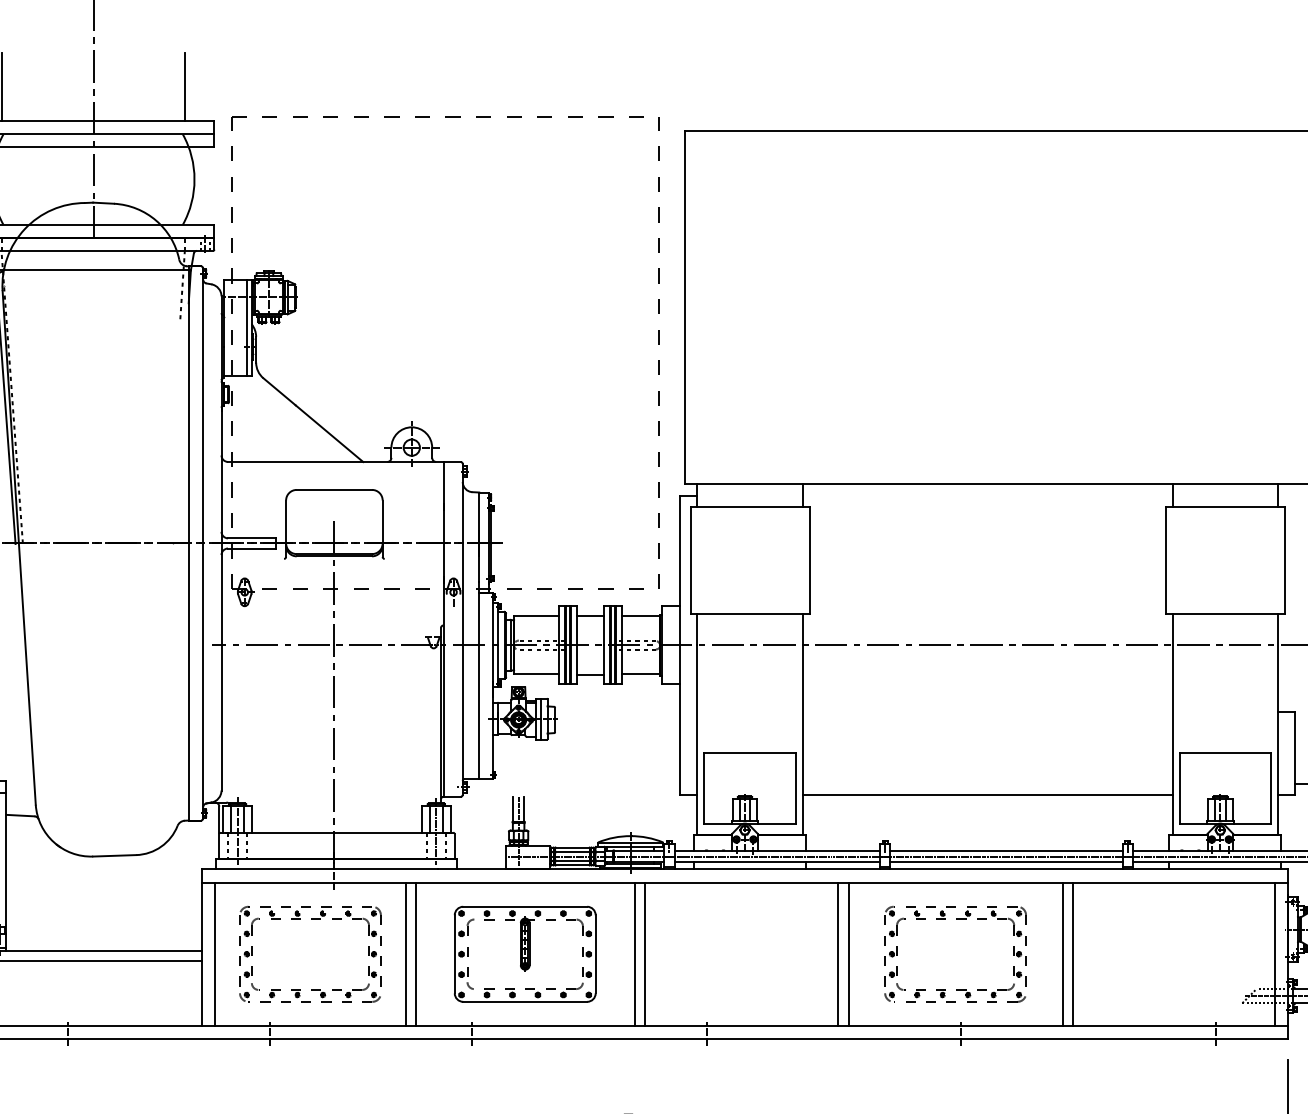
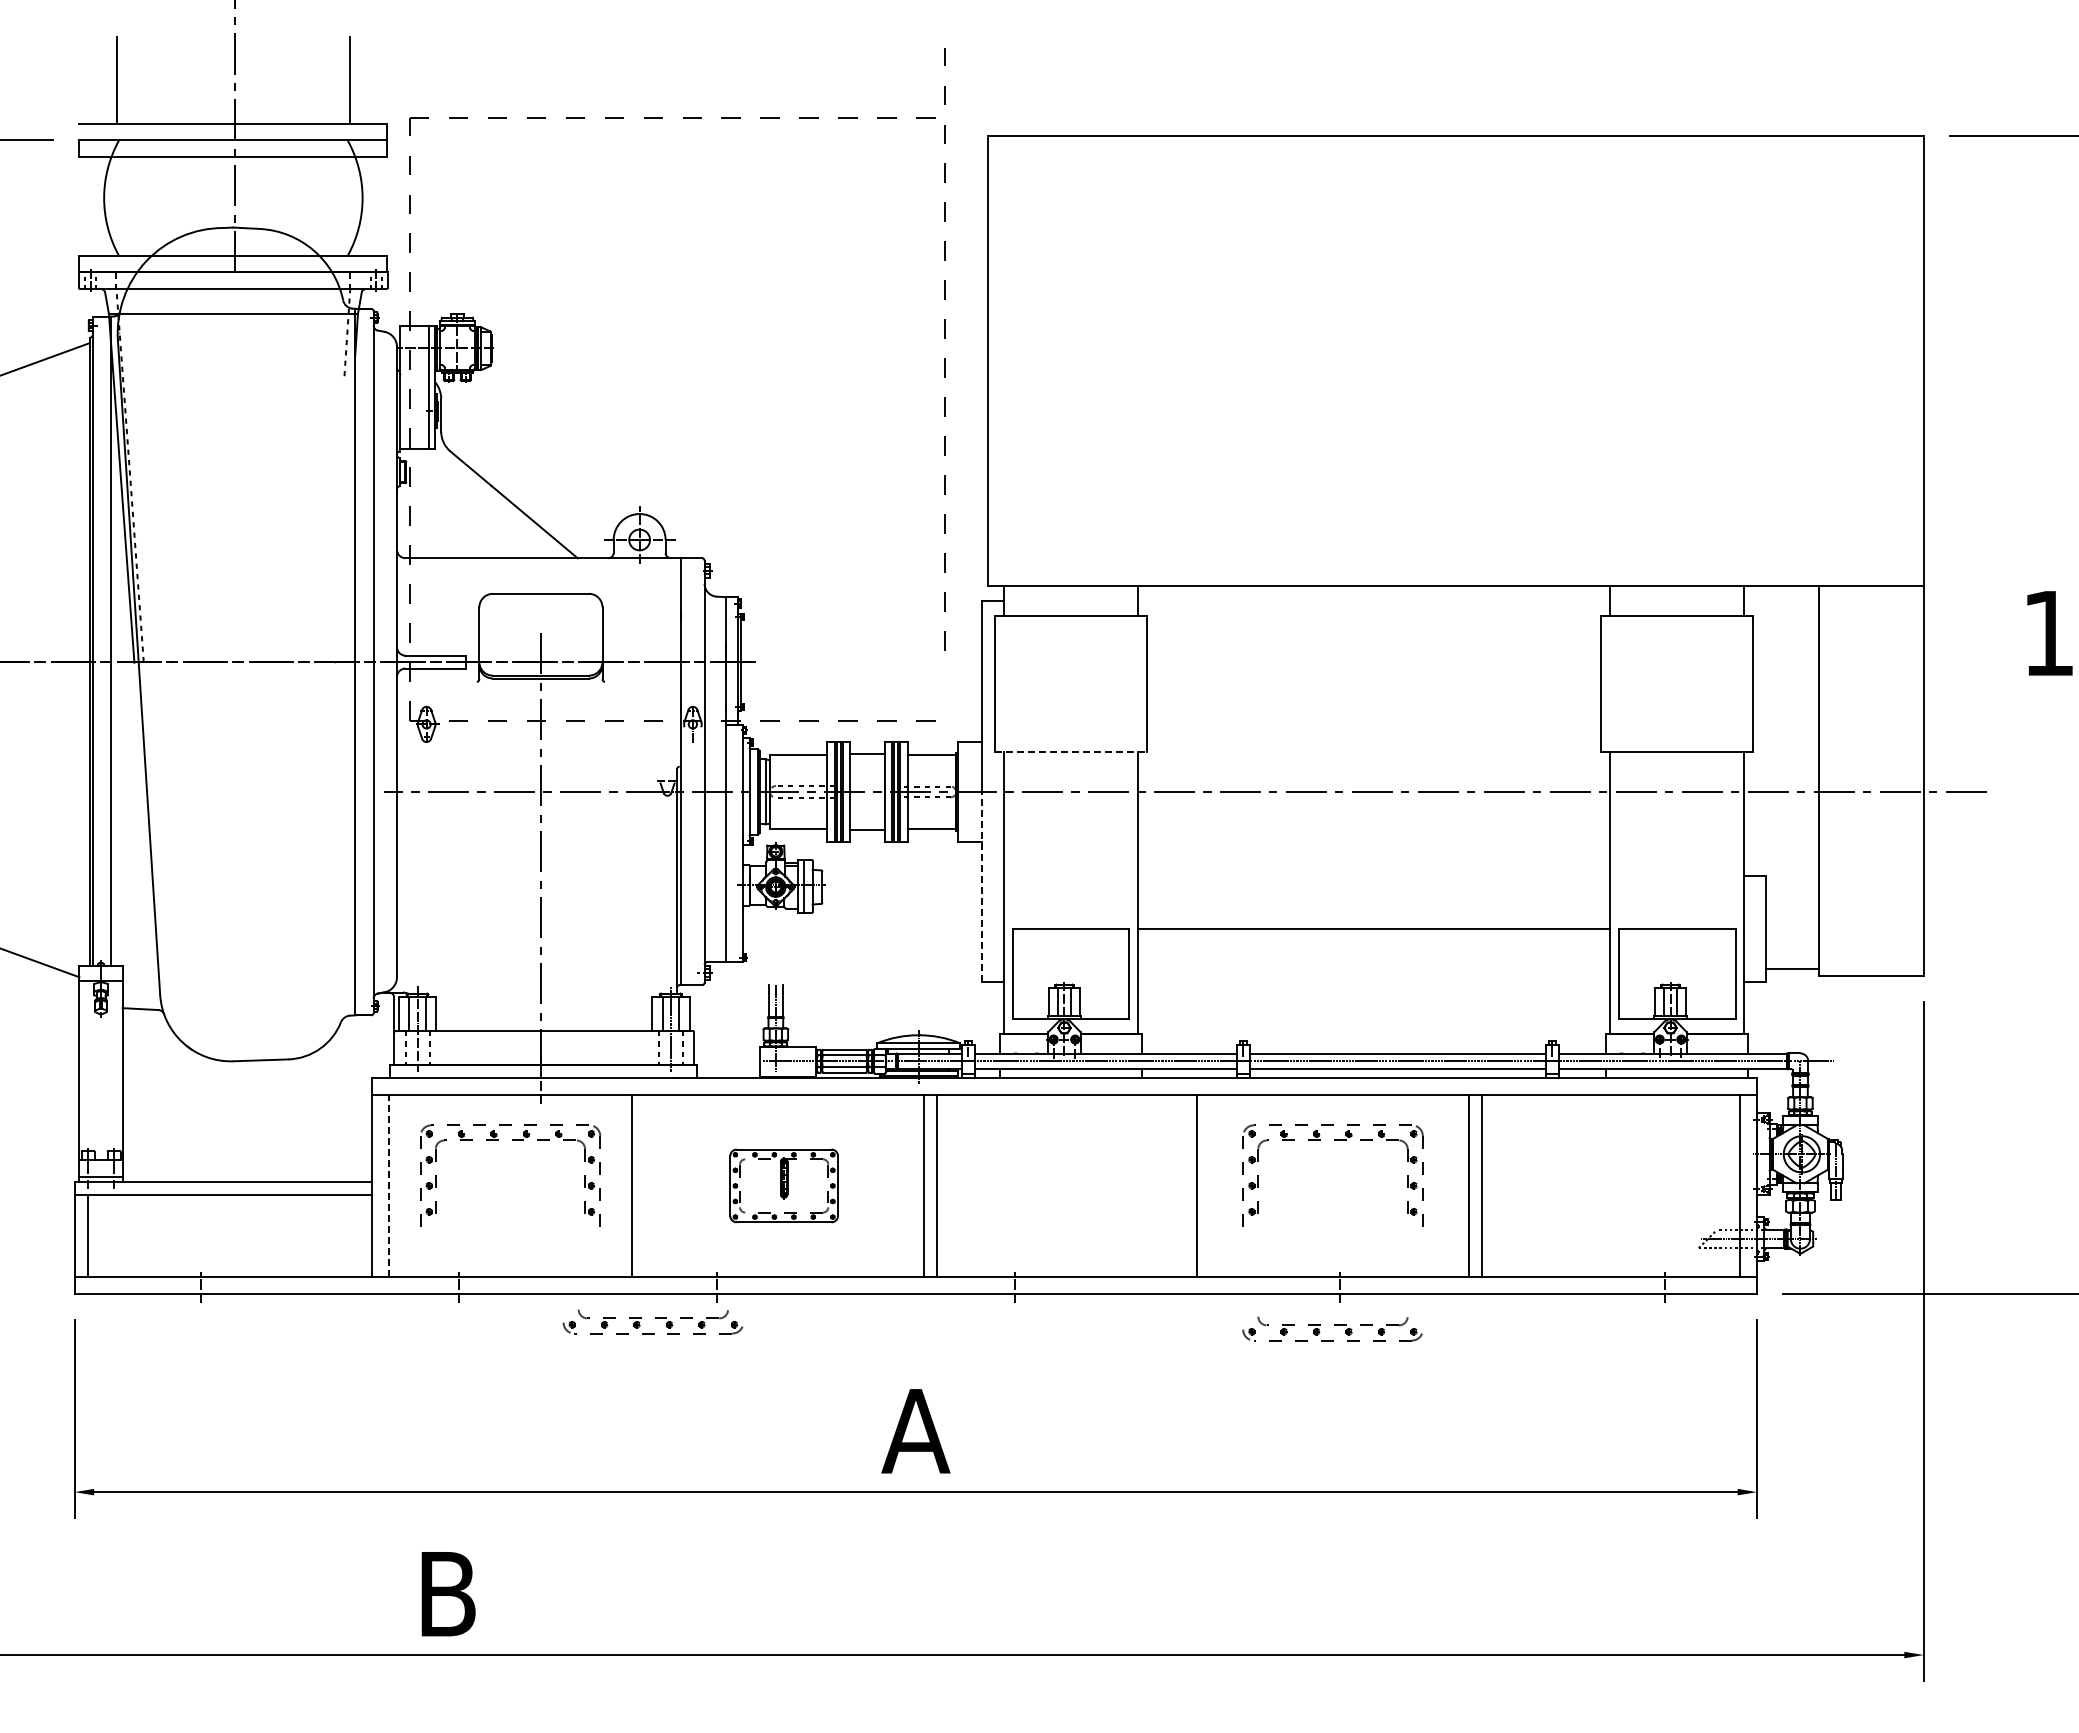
line: (658, 360) -> (944, 358), moved
line: (749, 613) -> (1070, 751), solid -> dashed
line: (680, 719) -> (982, 886), solid -> dashed
line: (987, 794) -> (1373, 929), moved
line: (215, 953) -> (389, 1185), solid -> dashed
line: (415, 953) -> (644, 1185), removed
part: (524, 953) -> (783, 1185), size x0.6
line: (838, 953) -> (1183, 1185), removed
part: (309, 992) -> (652, 1321), moved
part: (955, 992) -> (1332, 1328), moved

